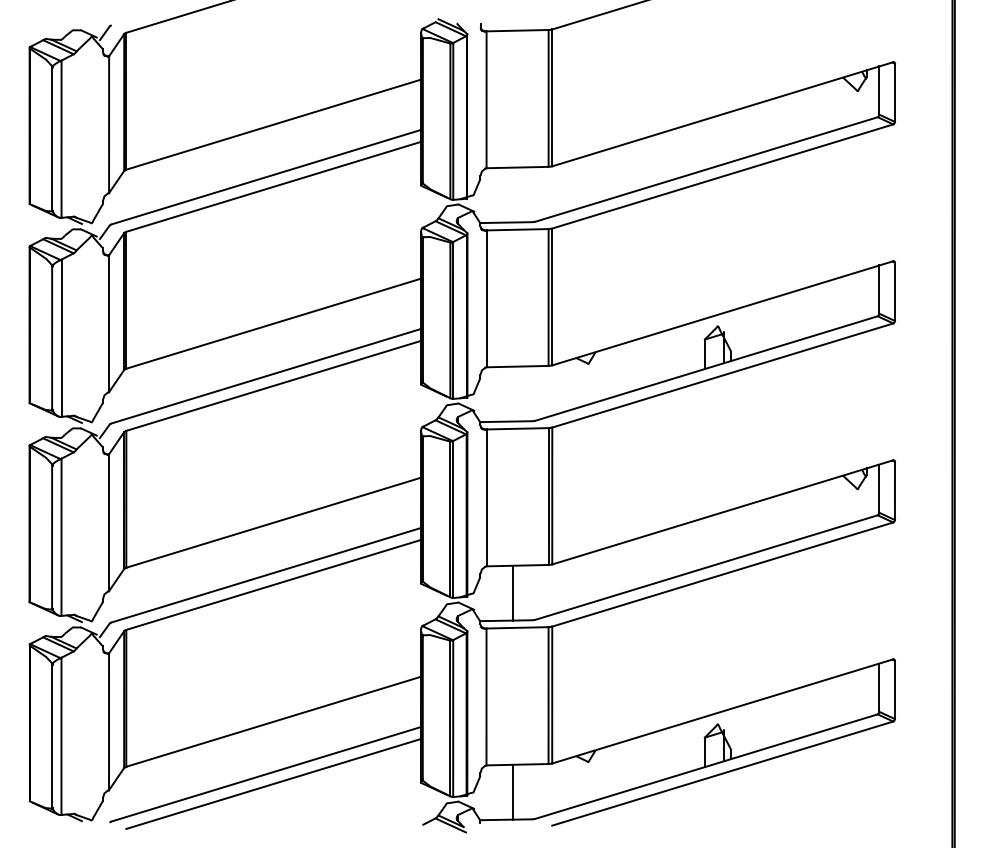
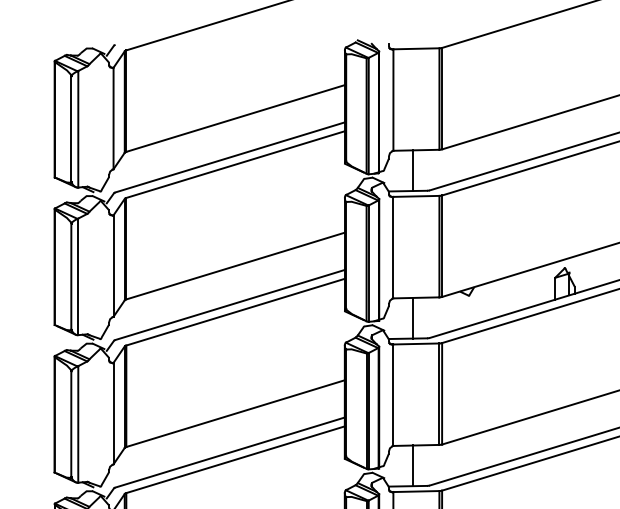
line: (513, 194) -> (413, 170), added
line: (513, 393) -> (413, 317), added

